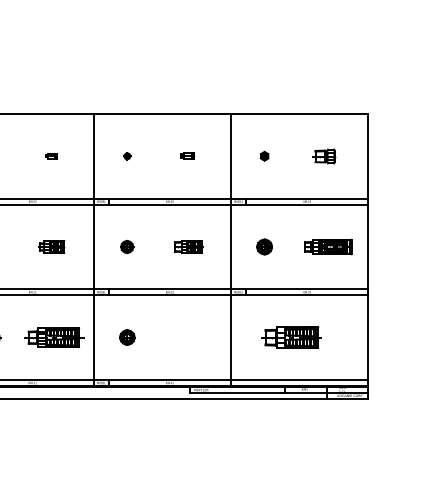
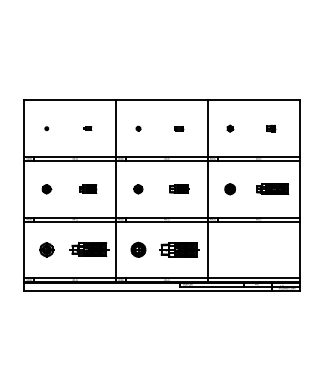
part: (326, 156) -> (271, 128), size x0.62
part: (127, 337) -> (138, 249), size x1.43
part: (292, 337) -> (179, 249), moved

